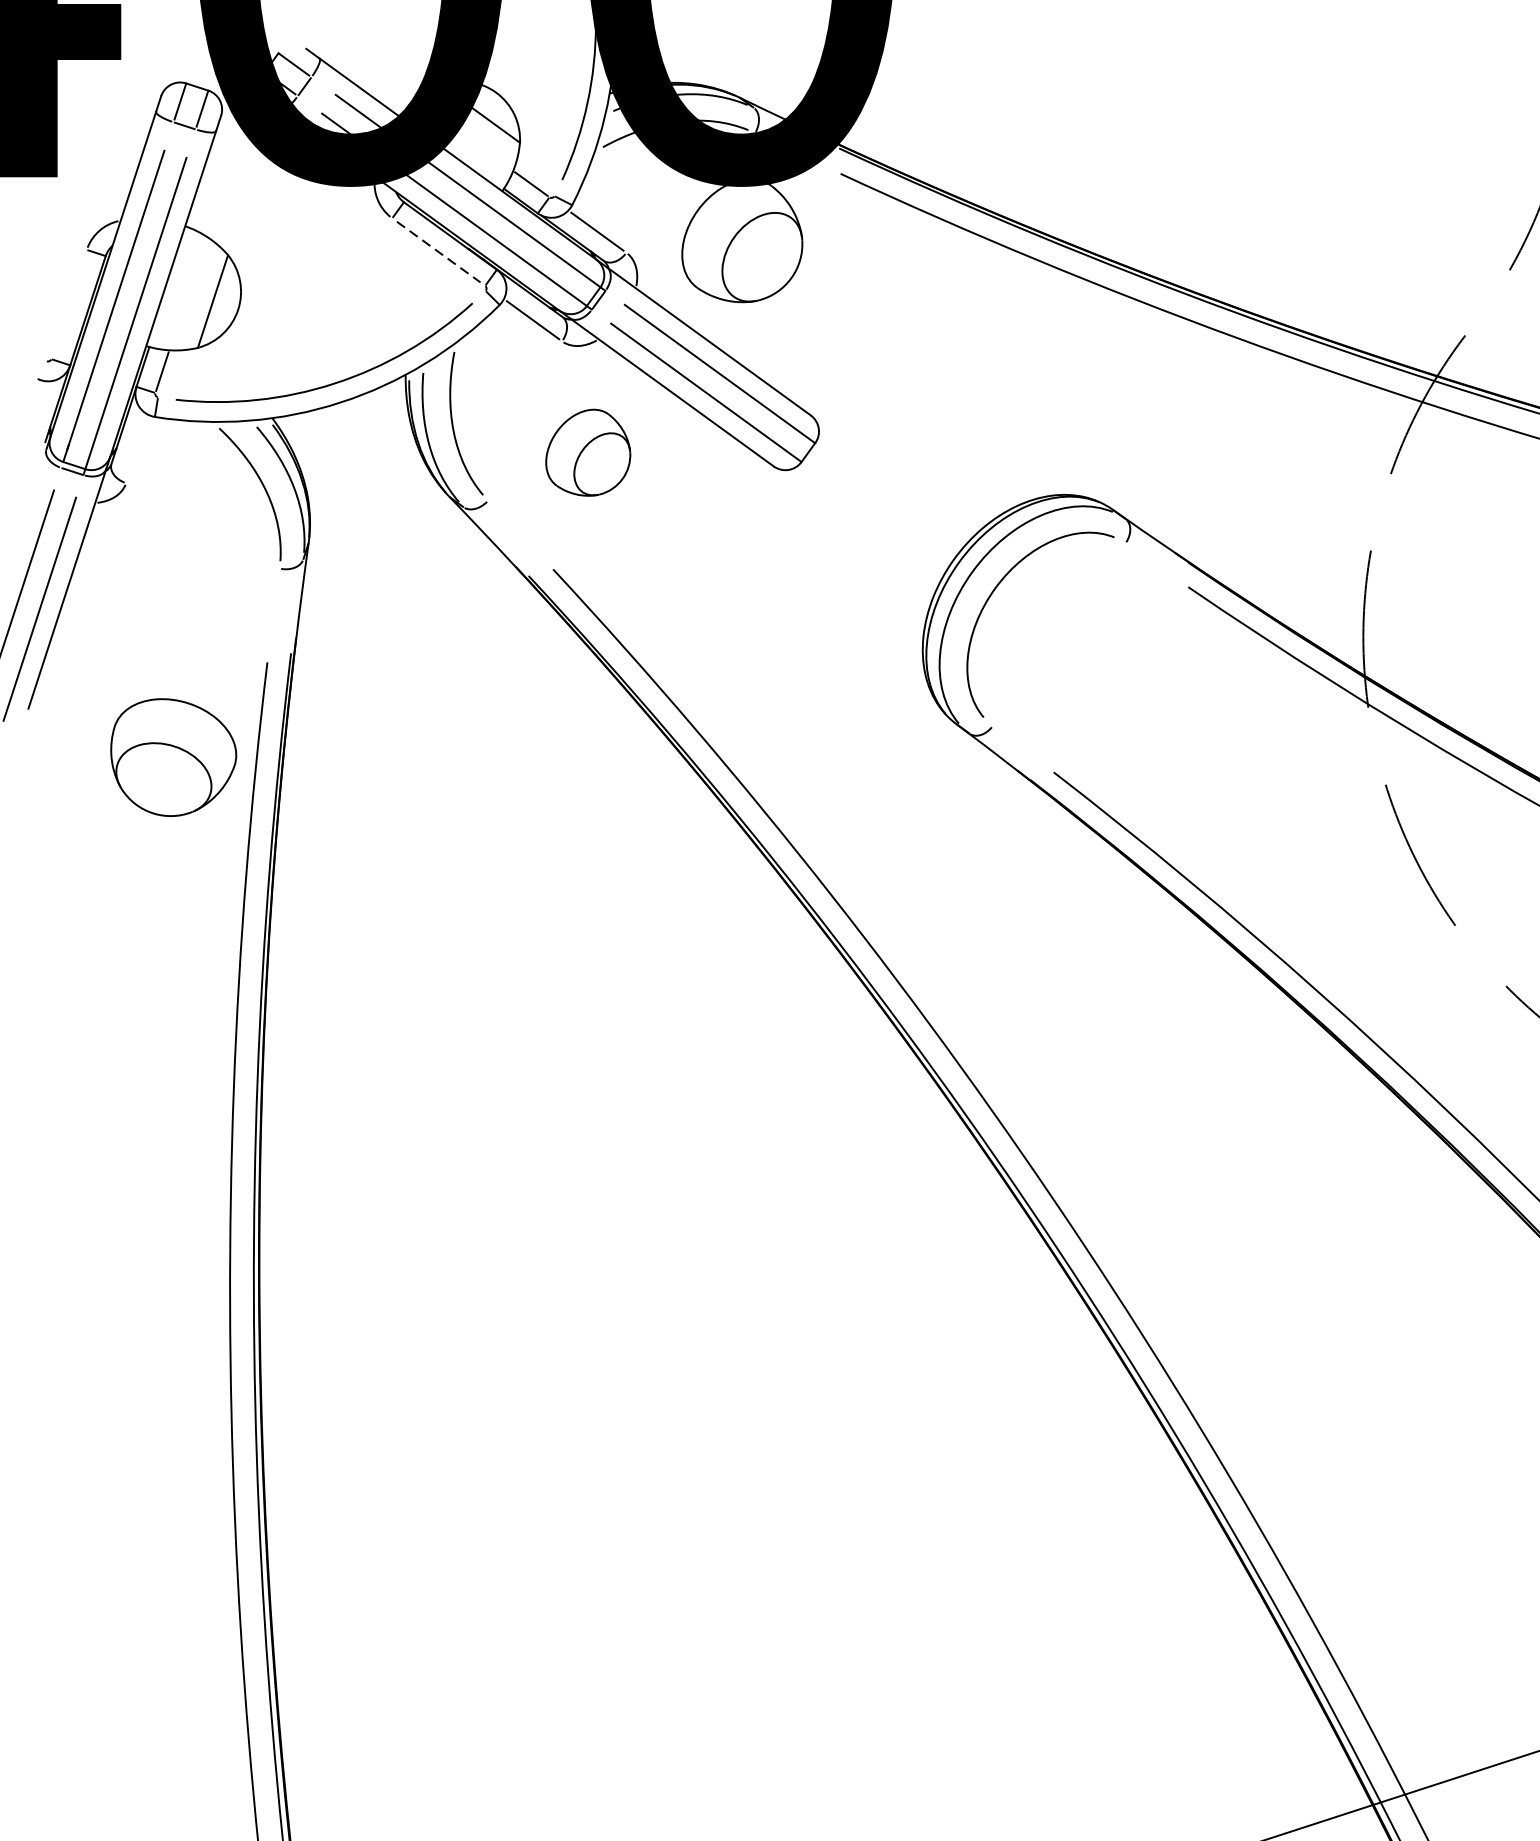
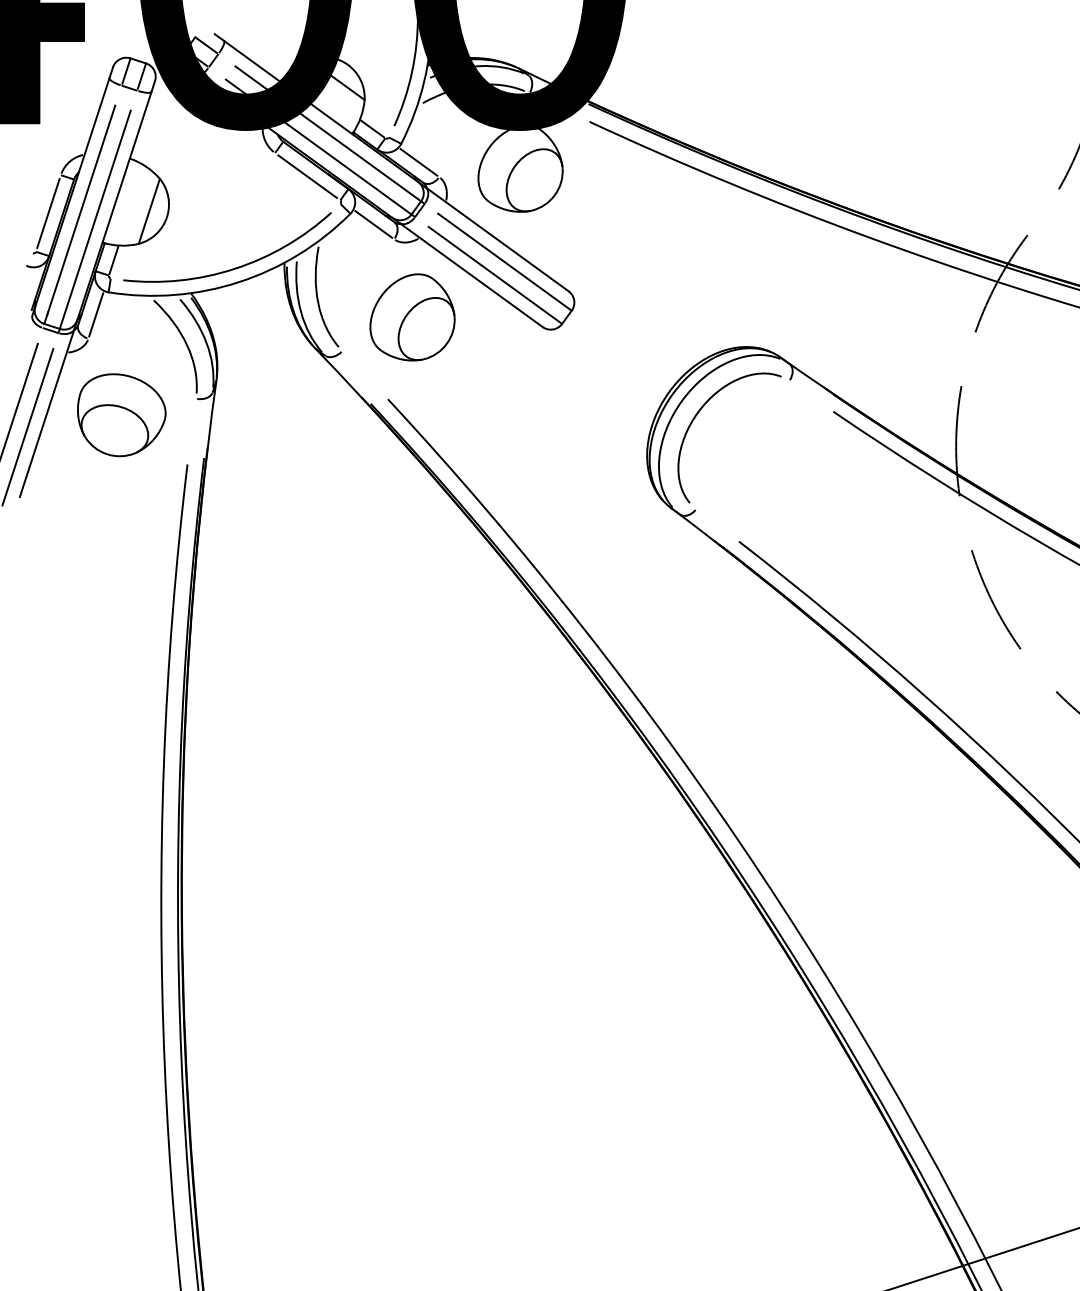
line: (439, 253) -> (308, 177), dashed -> solid
line: (69, 304) -> (48, 213), added
line: (137, 448) -> (96, 314), added
part: (588, 452) -> (412, 317), size x1.43
part: (173, 757) -> (121, 415), moved

